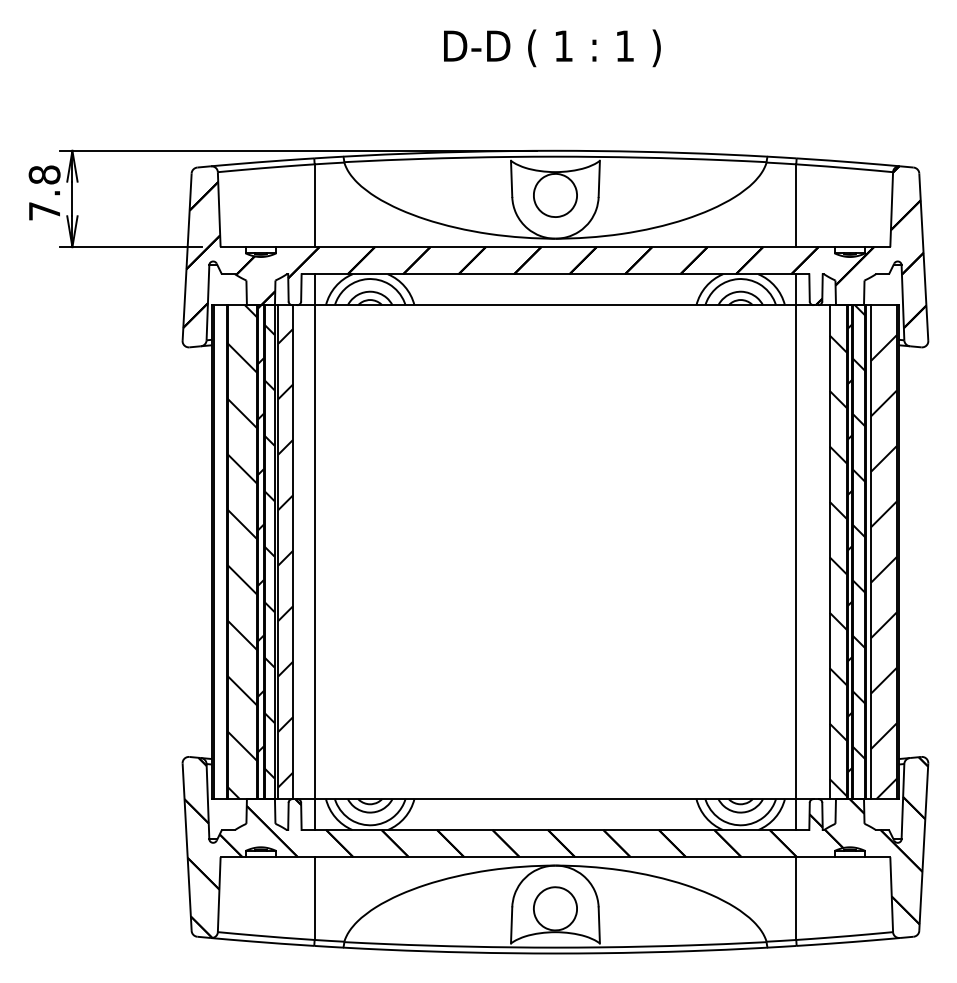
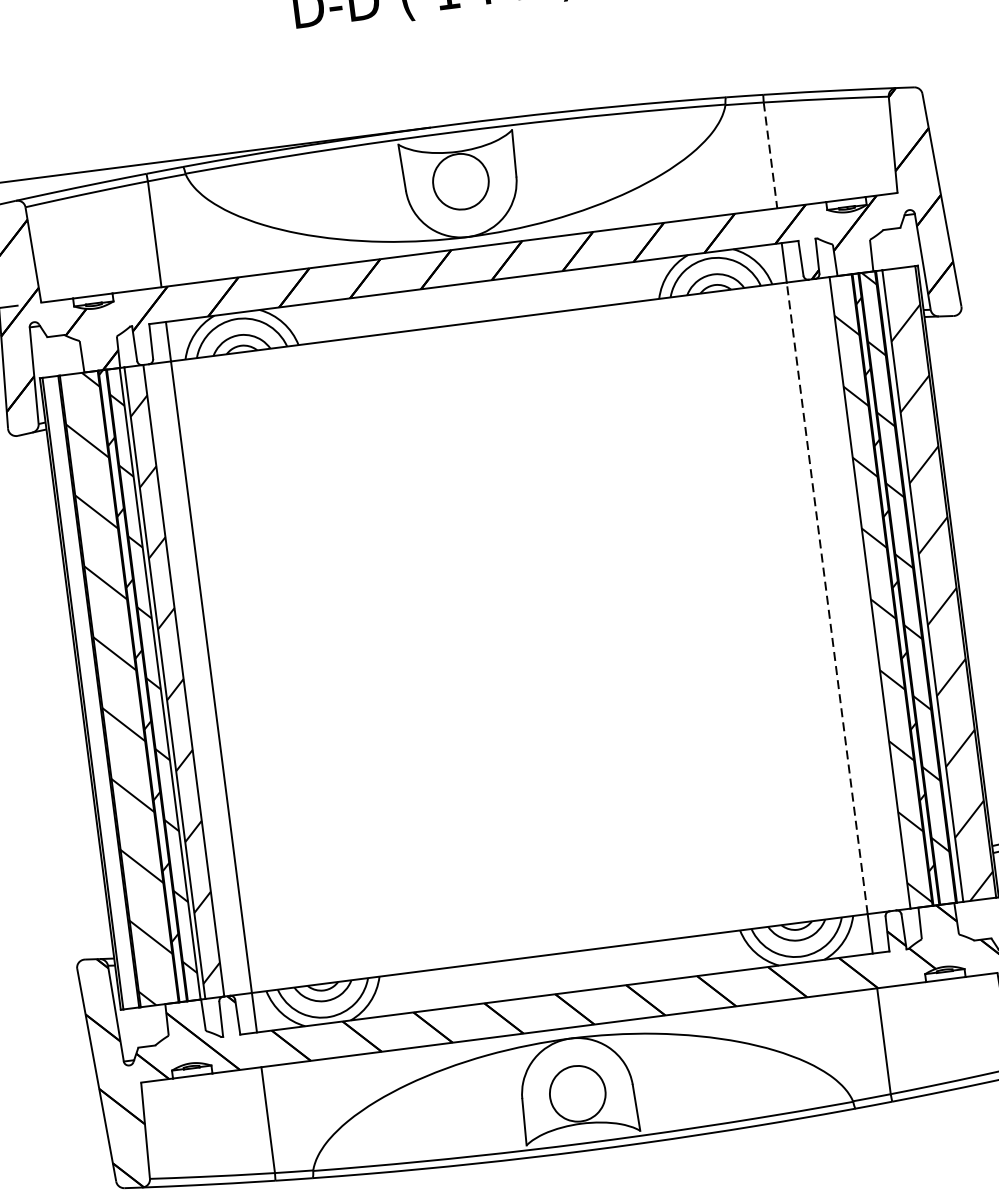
line: (796, 206) -> (770, 156), solid -> dashed
line: (796, 552) -> (827, 598), solid -> dashed

